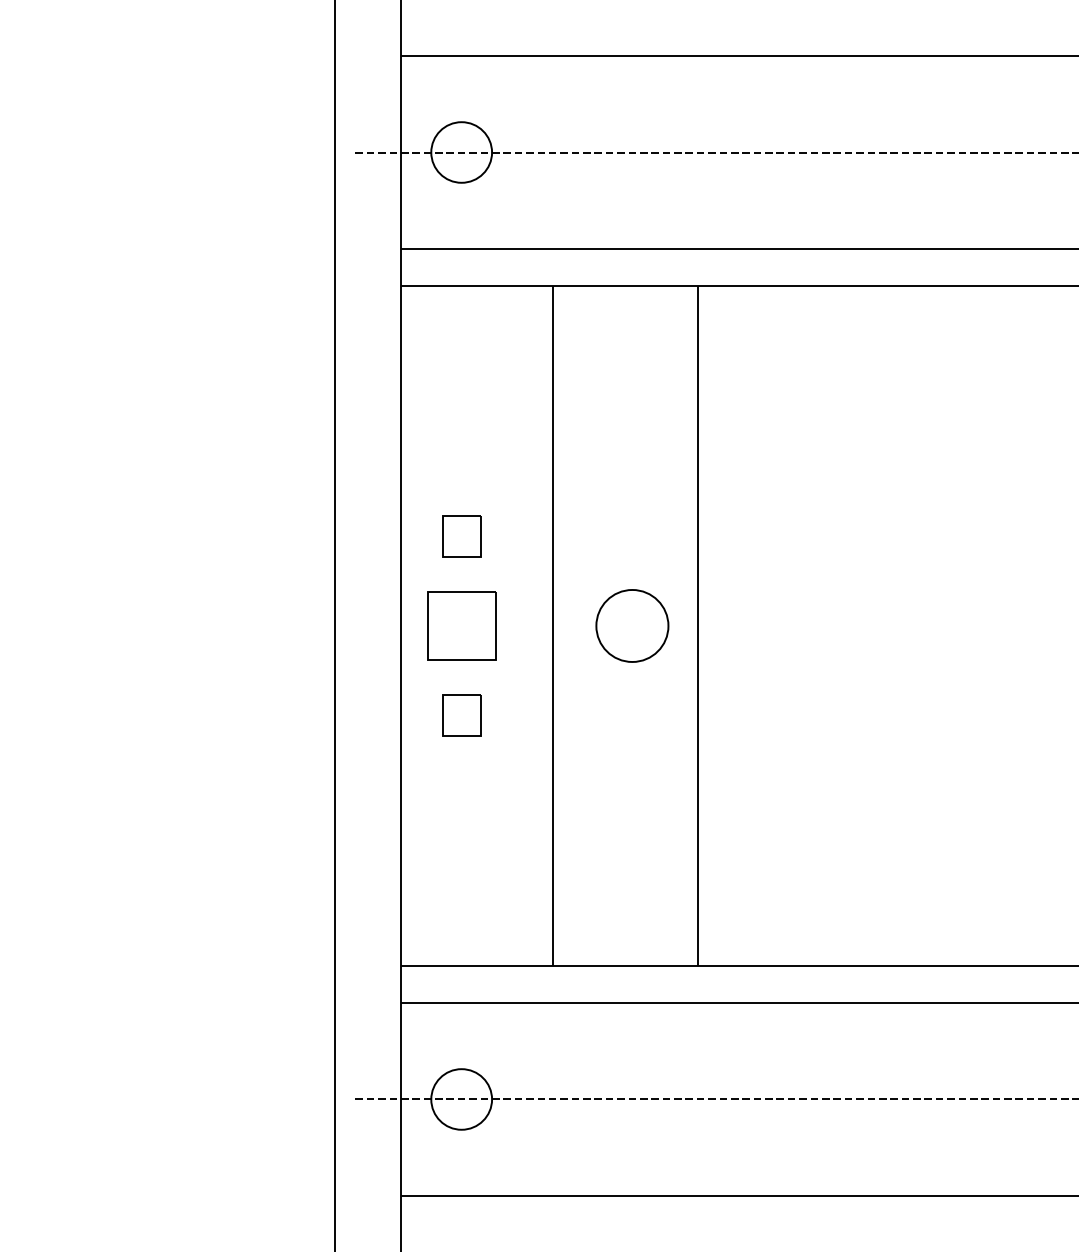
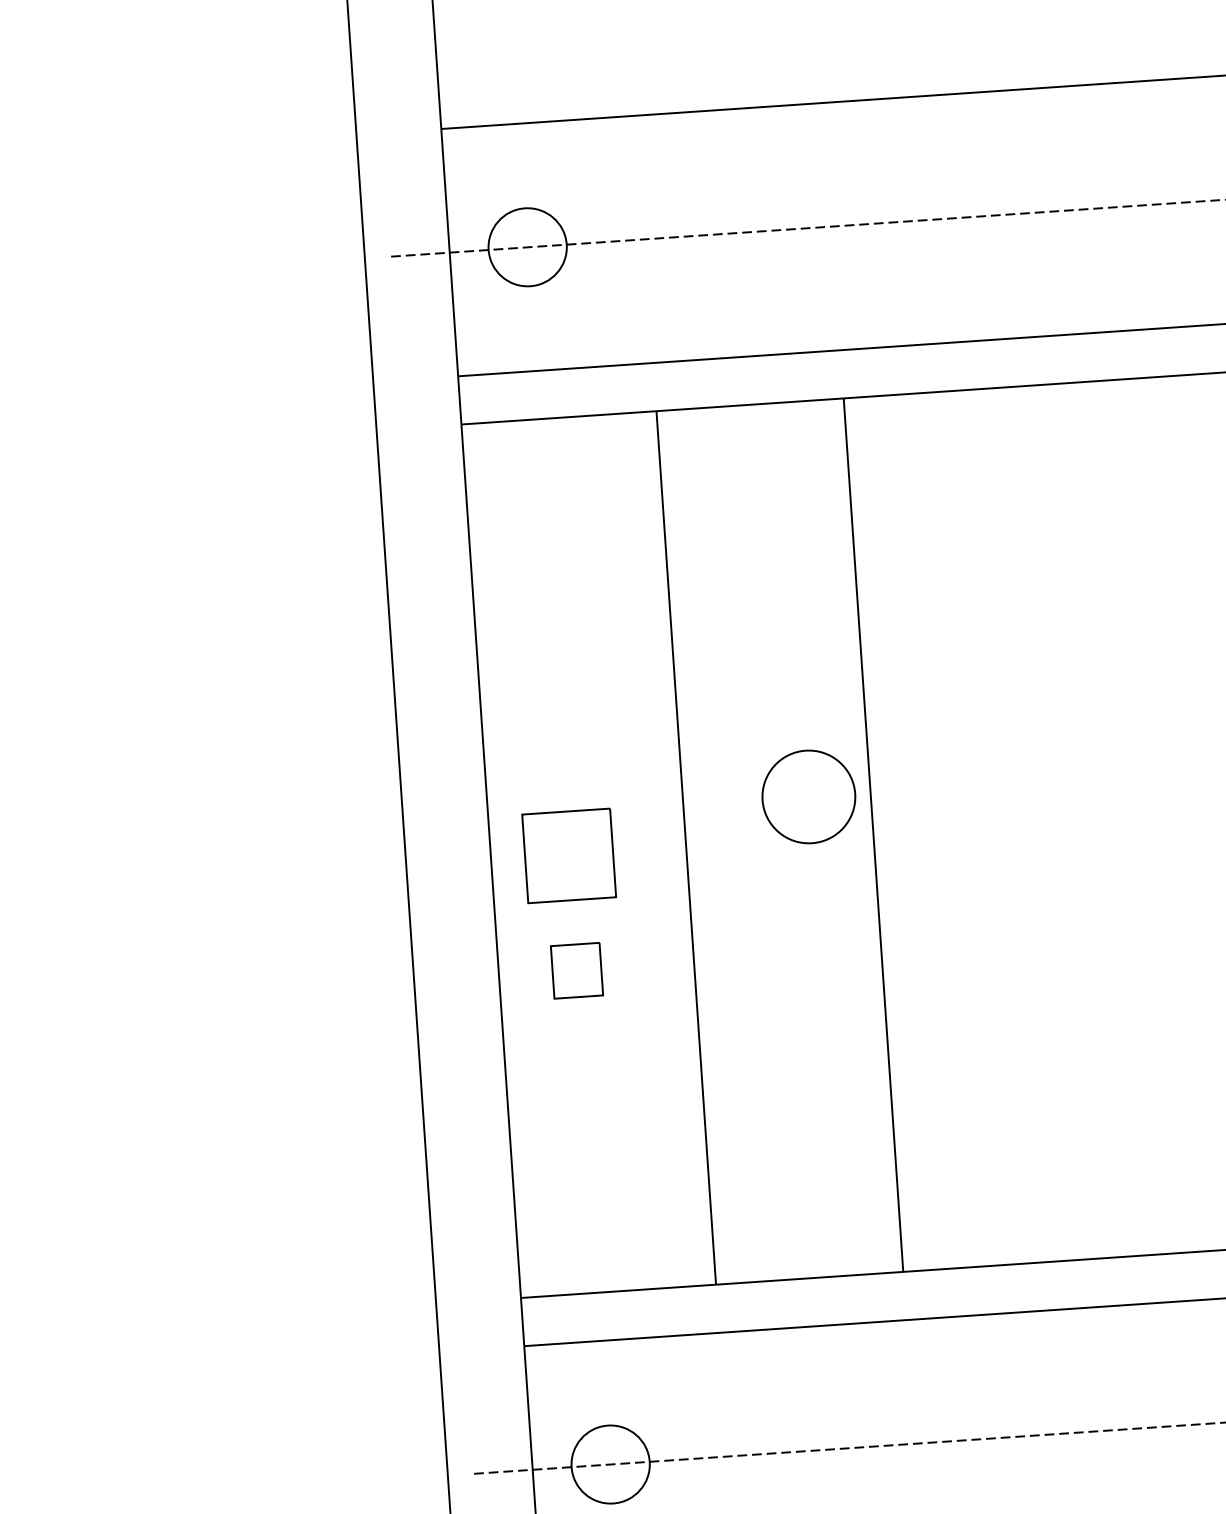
part: (461, 536) -> (561, 740), removed
part: (632, 625) -> (808, 796), moved

